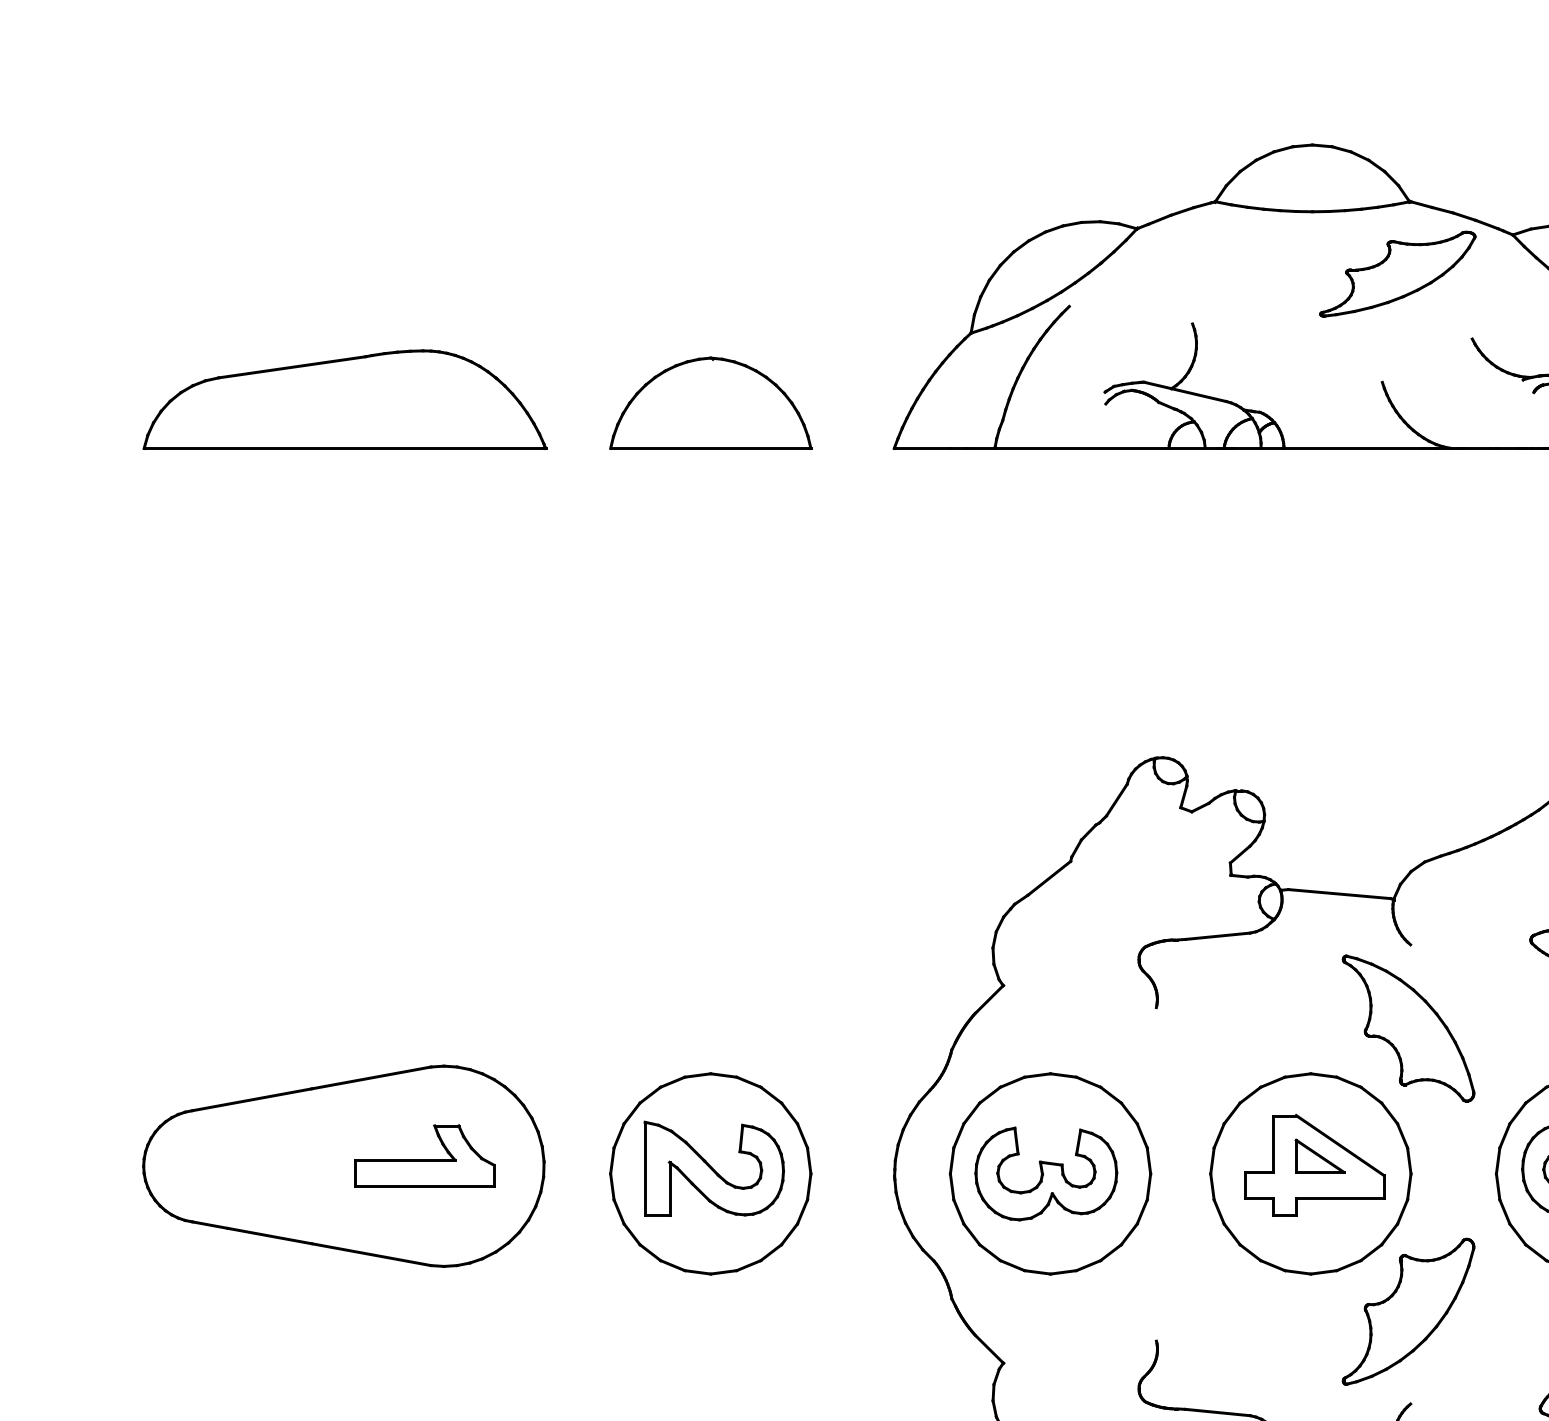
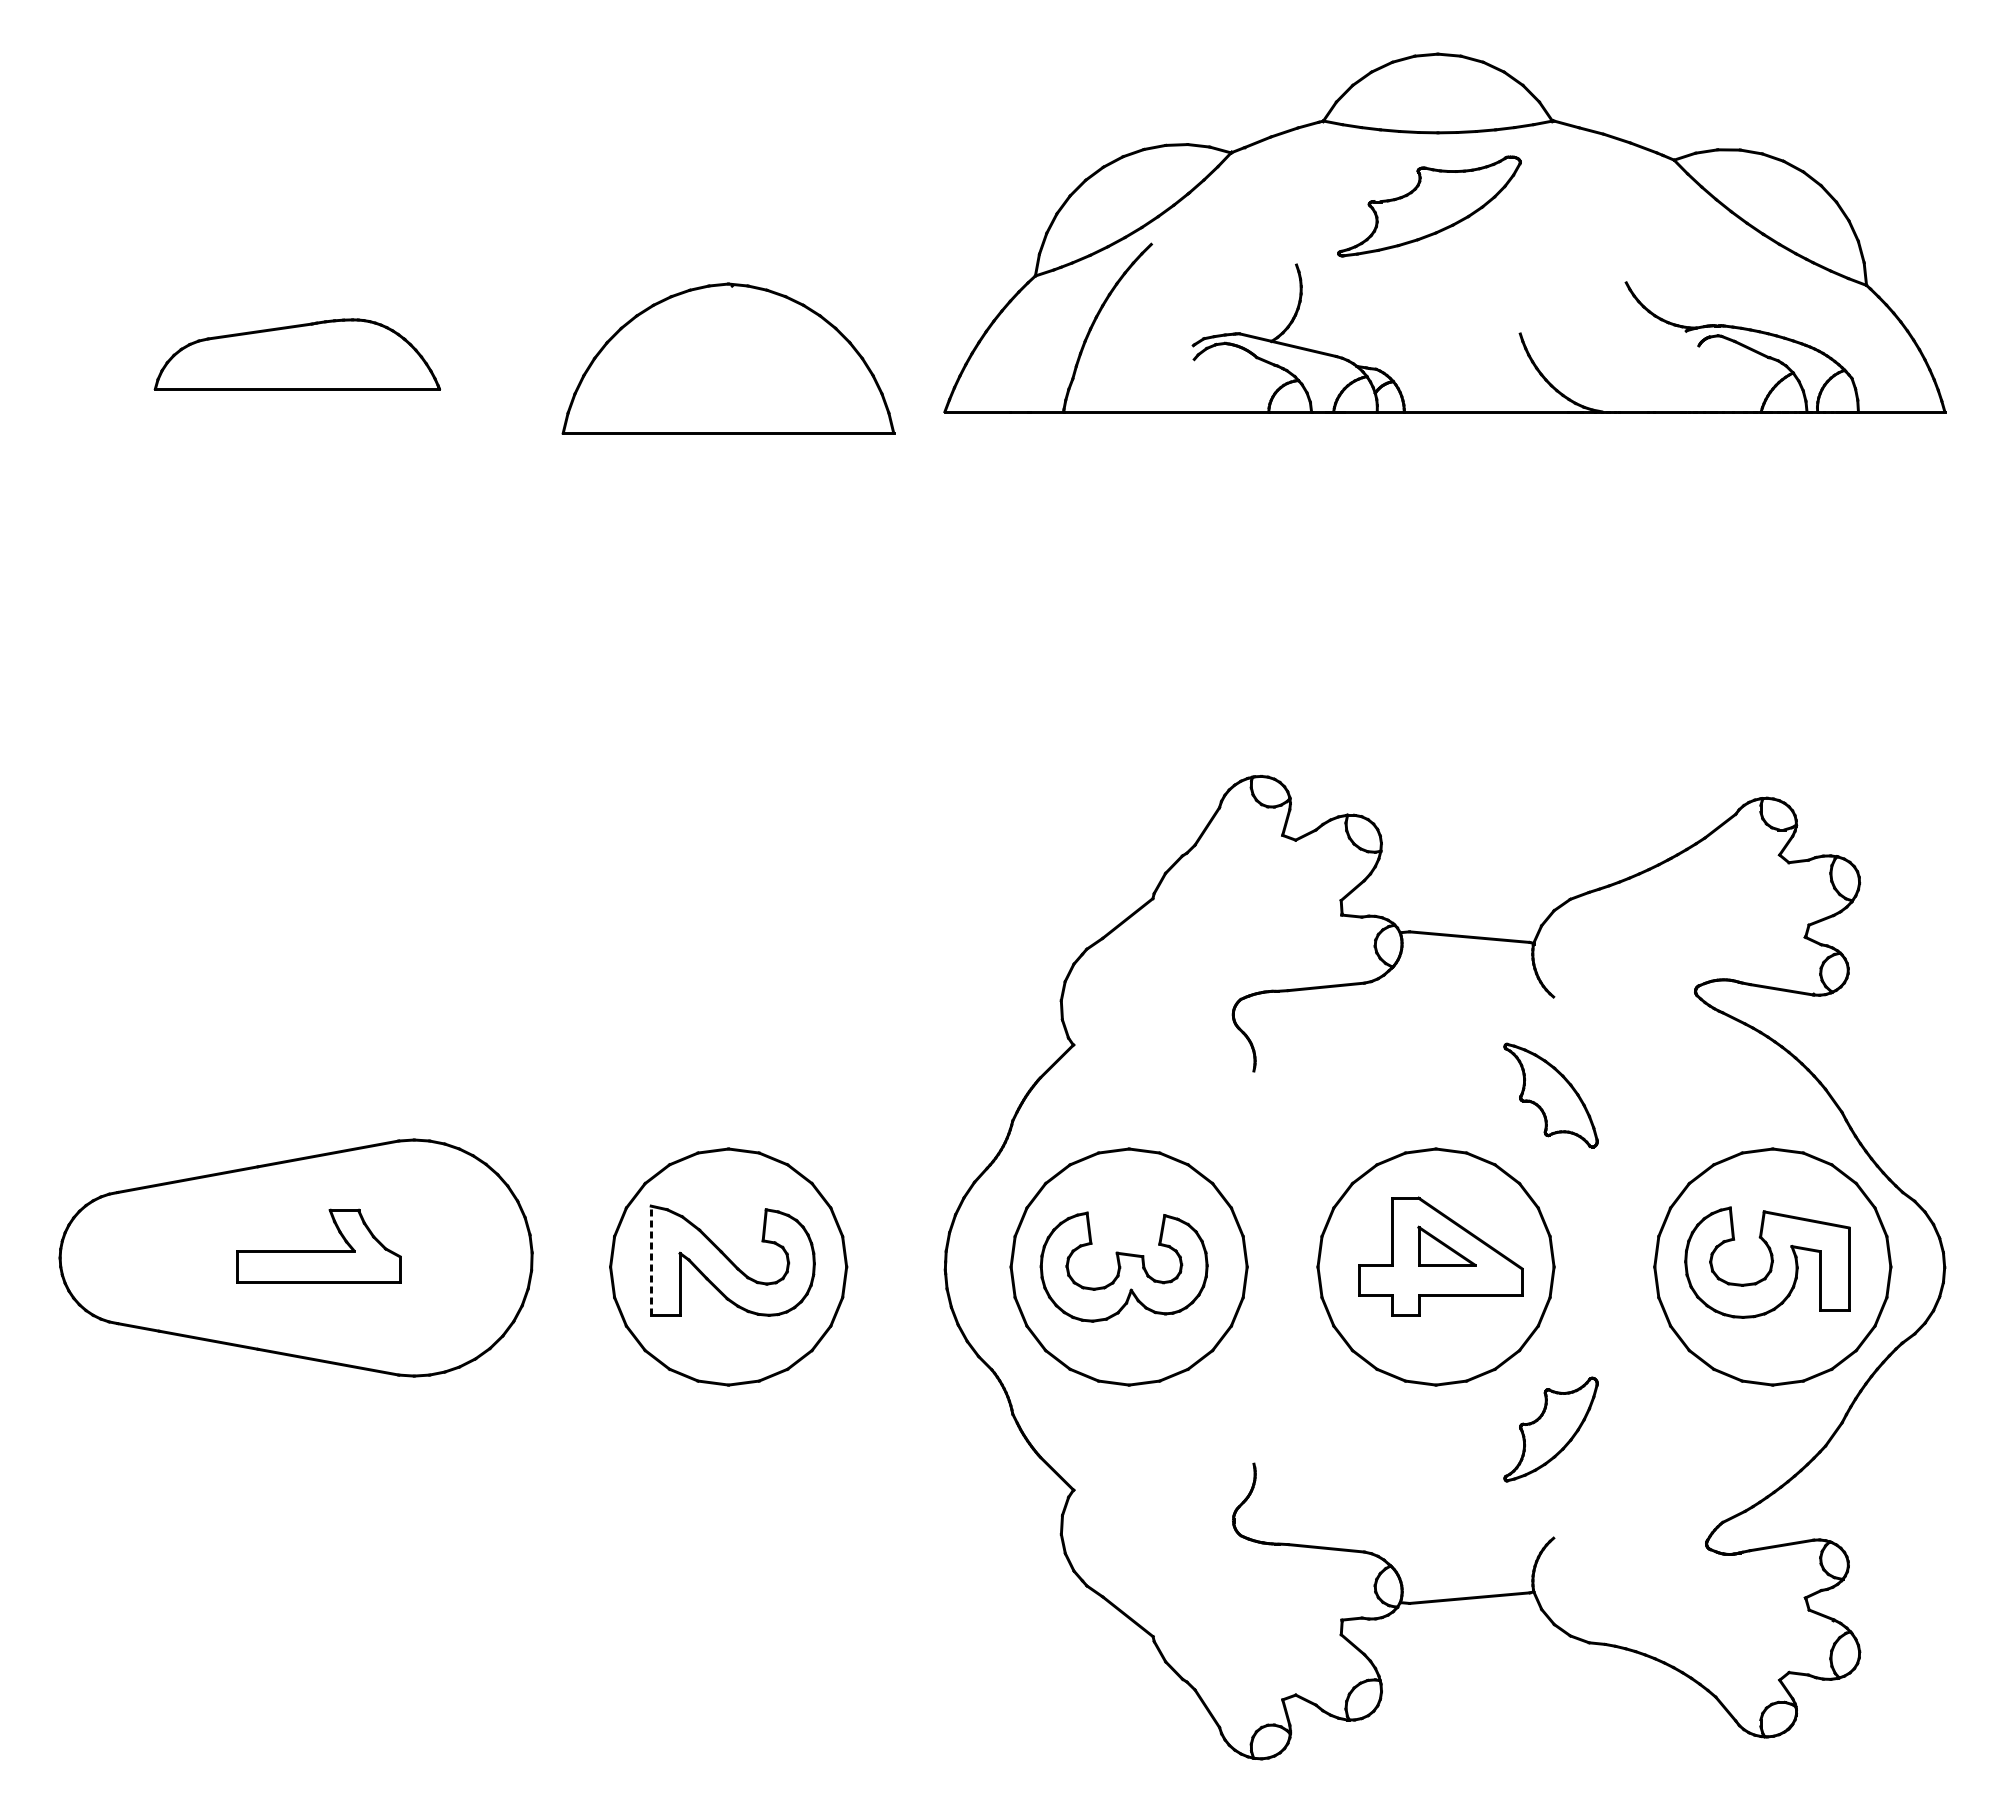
part: (1397, 274) -> (1429, 206), moved
part: (345, 399) -> (297, 354), size x0.6
part: (710, 403) -> (728, 358), size x1.4
part: (1407, 1028) -> (1550, 1095), size x0.6
part: (424, 1155) -> (318, 1245), moved
line: (645, 1168) -> (651, 1260), solid -> dashed
part: (1407, 1311) -> (1550, 1429), size x0.6

